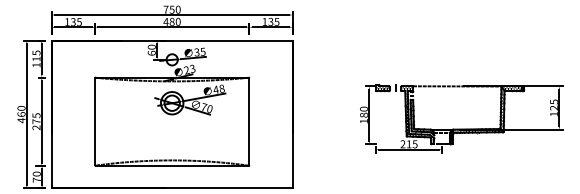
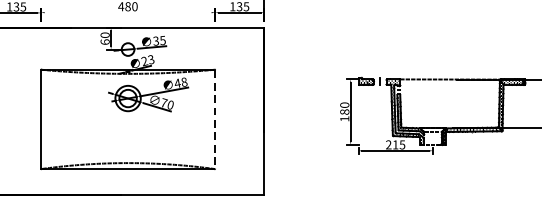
line: (172, 27) -> (128, 13), removed
line: (249, 121) -> (215, 119), solid -> dashed

